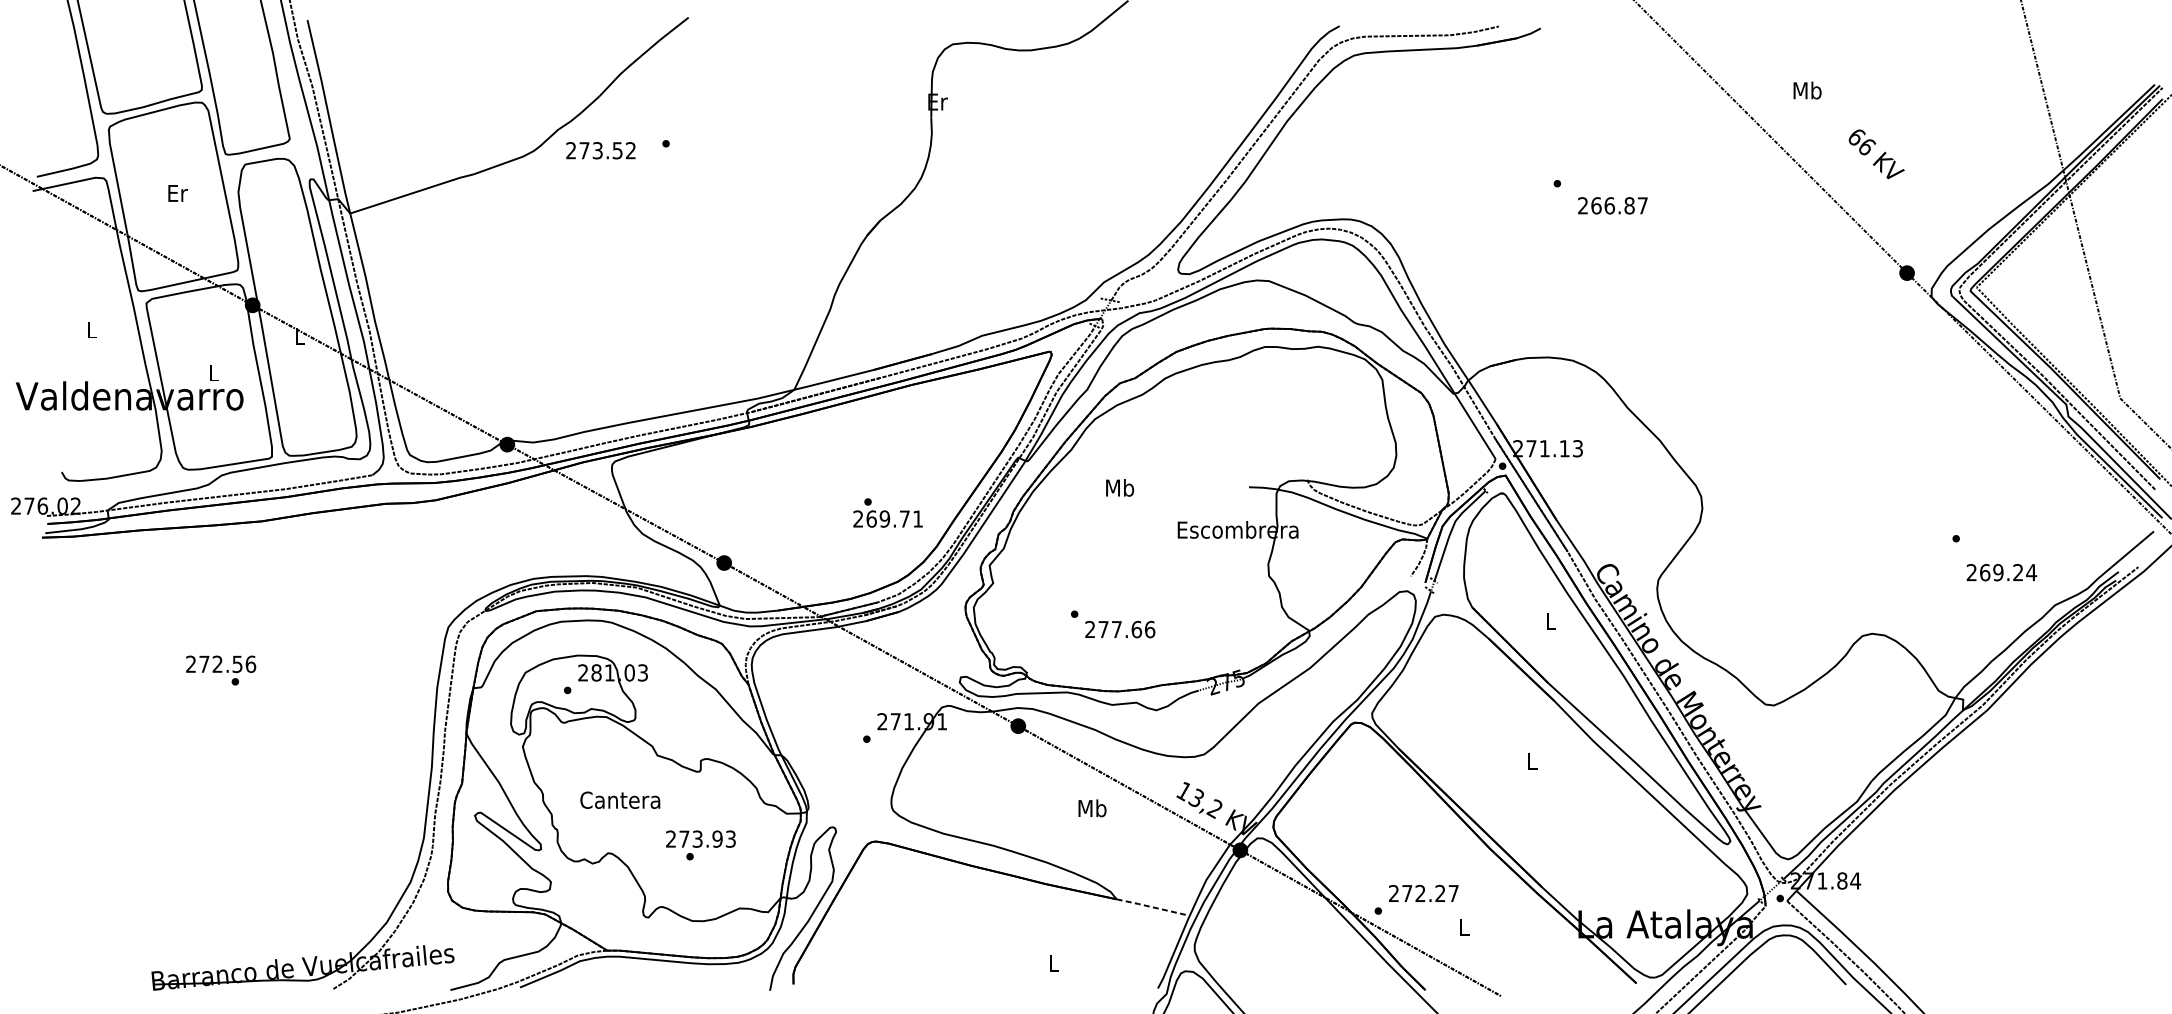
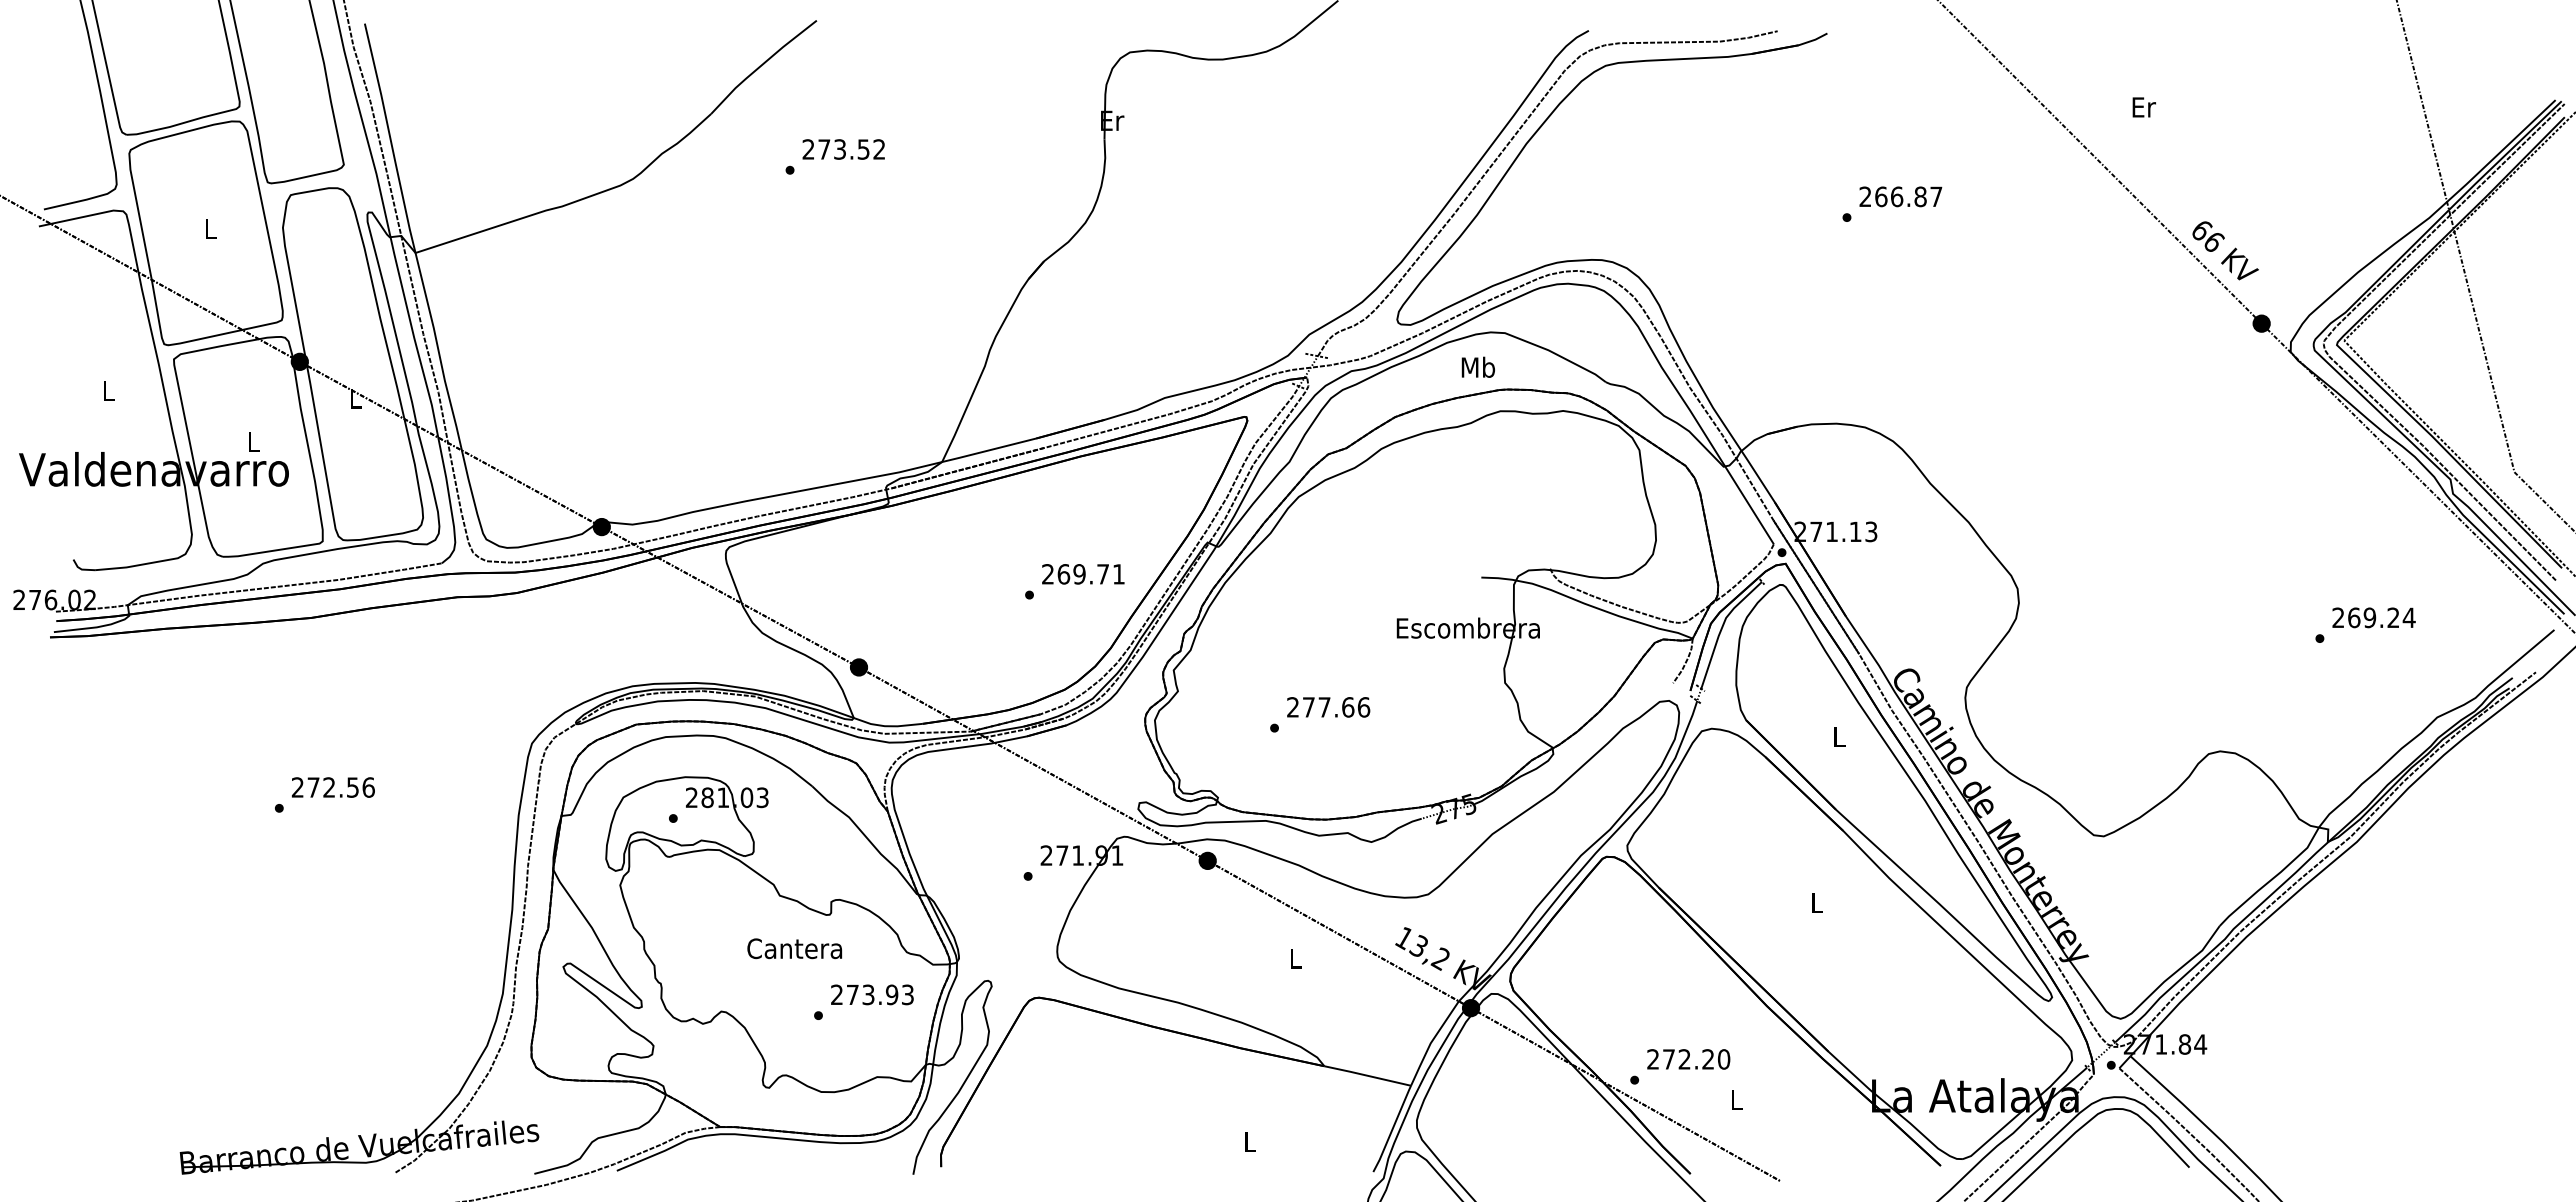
text: (1807, 89) -> (2143, 106), Mb -> Er
text: (600, 150) -> (843, 149), moved
text: (1876, 154) -> (2225, 250), moved
text: (178, 193) -> (211, 229), Er -> L
text: (1612, 205) -> (1900, 196), moved
text: (1119, 487) -> (1477, 366), moved
text: (888, 519) -> (1083, 574), moved
text: (2001, 572) -> (2373, 617), moved
text: (1120, 629) -> (1328, 707), moved
text: (220, 664) -> (332, 787), moved
text: (620, 800) -> (794, 948), moved
text: (1092, 807) -> (1295, 957), Mb -> L
text: (701, 838) -> (872, 994), moved
text: (1454, 893) -> (1724, 1059), 272.27 -> 272.20
line: (1153, 907) -> (1367, 1075), dashed -> solid

